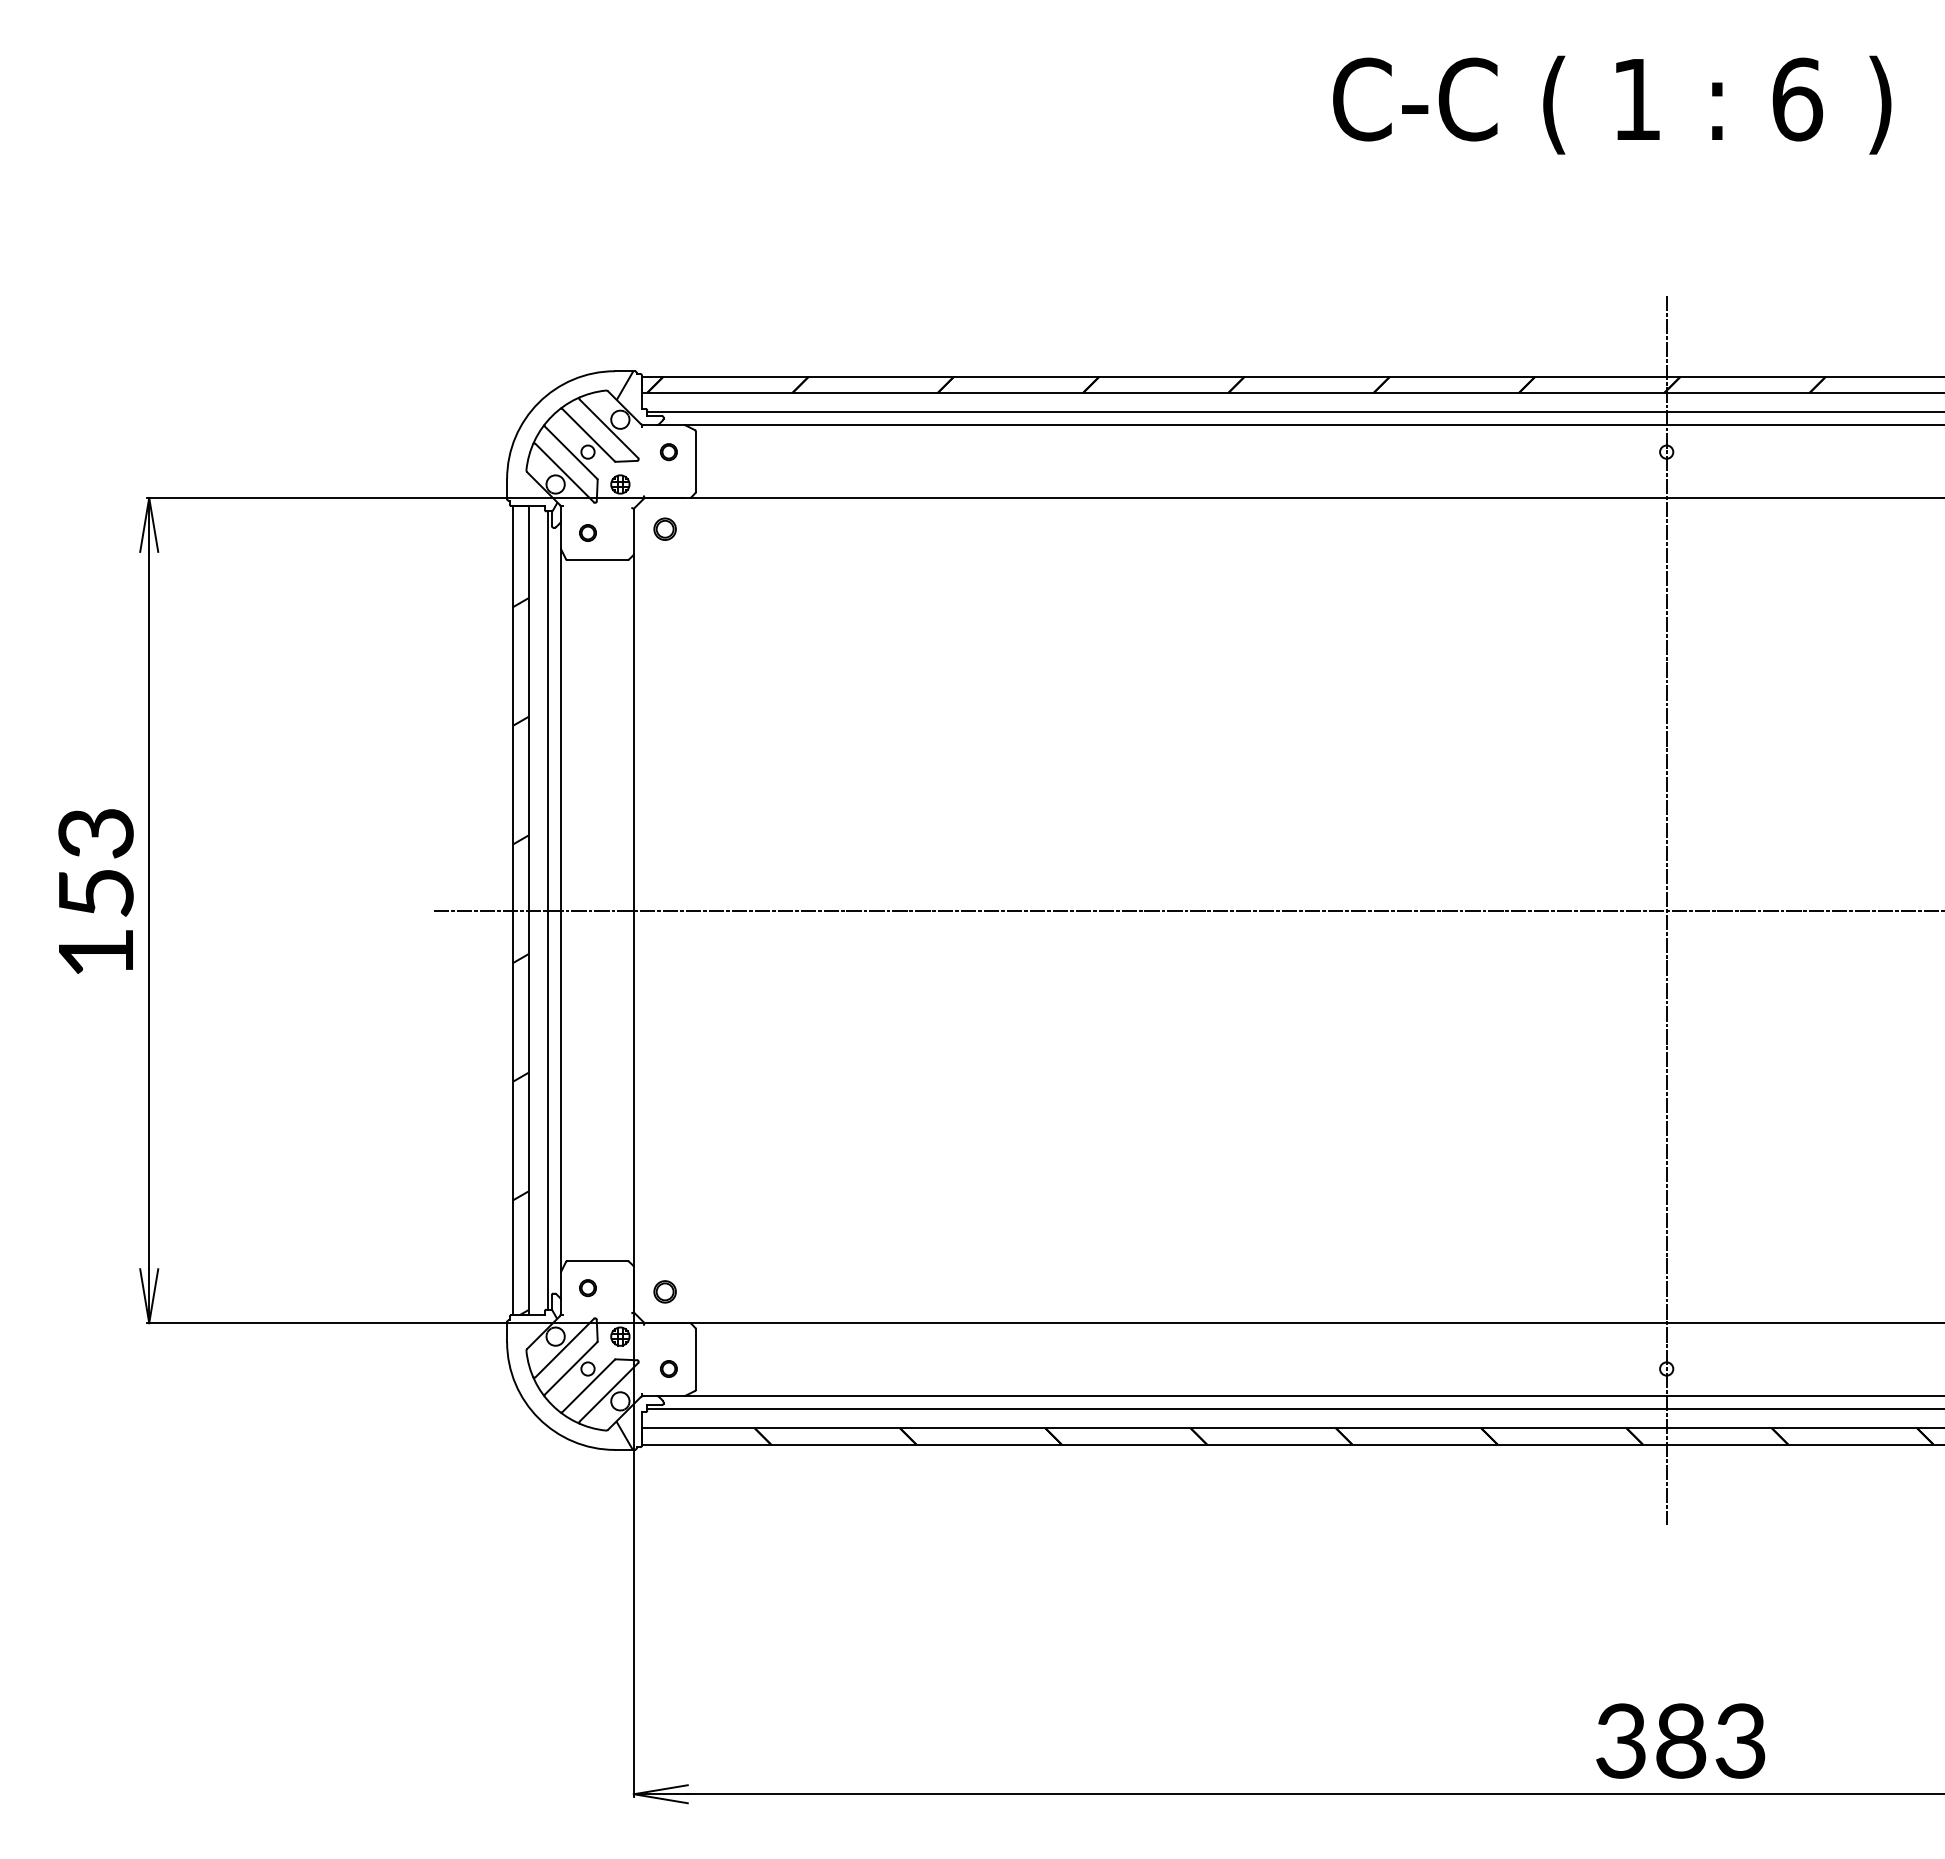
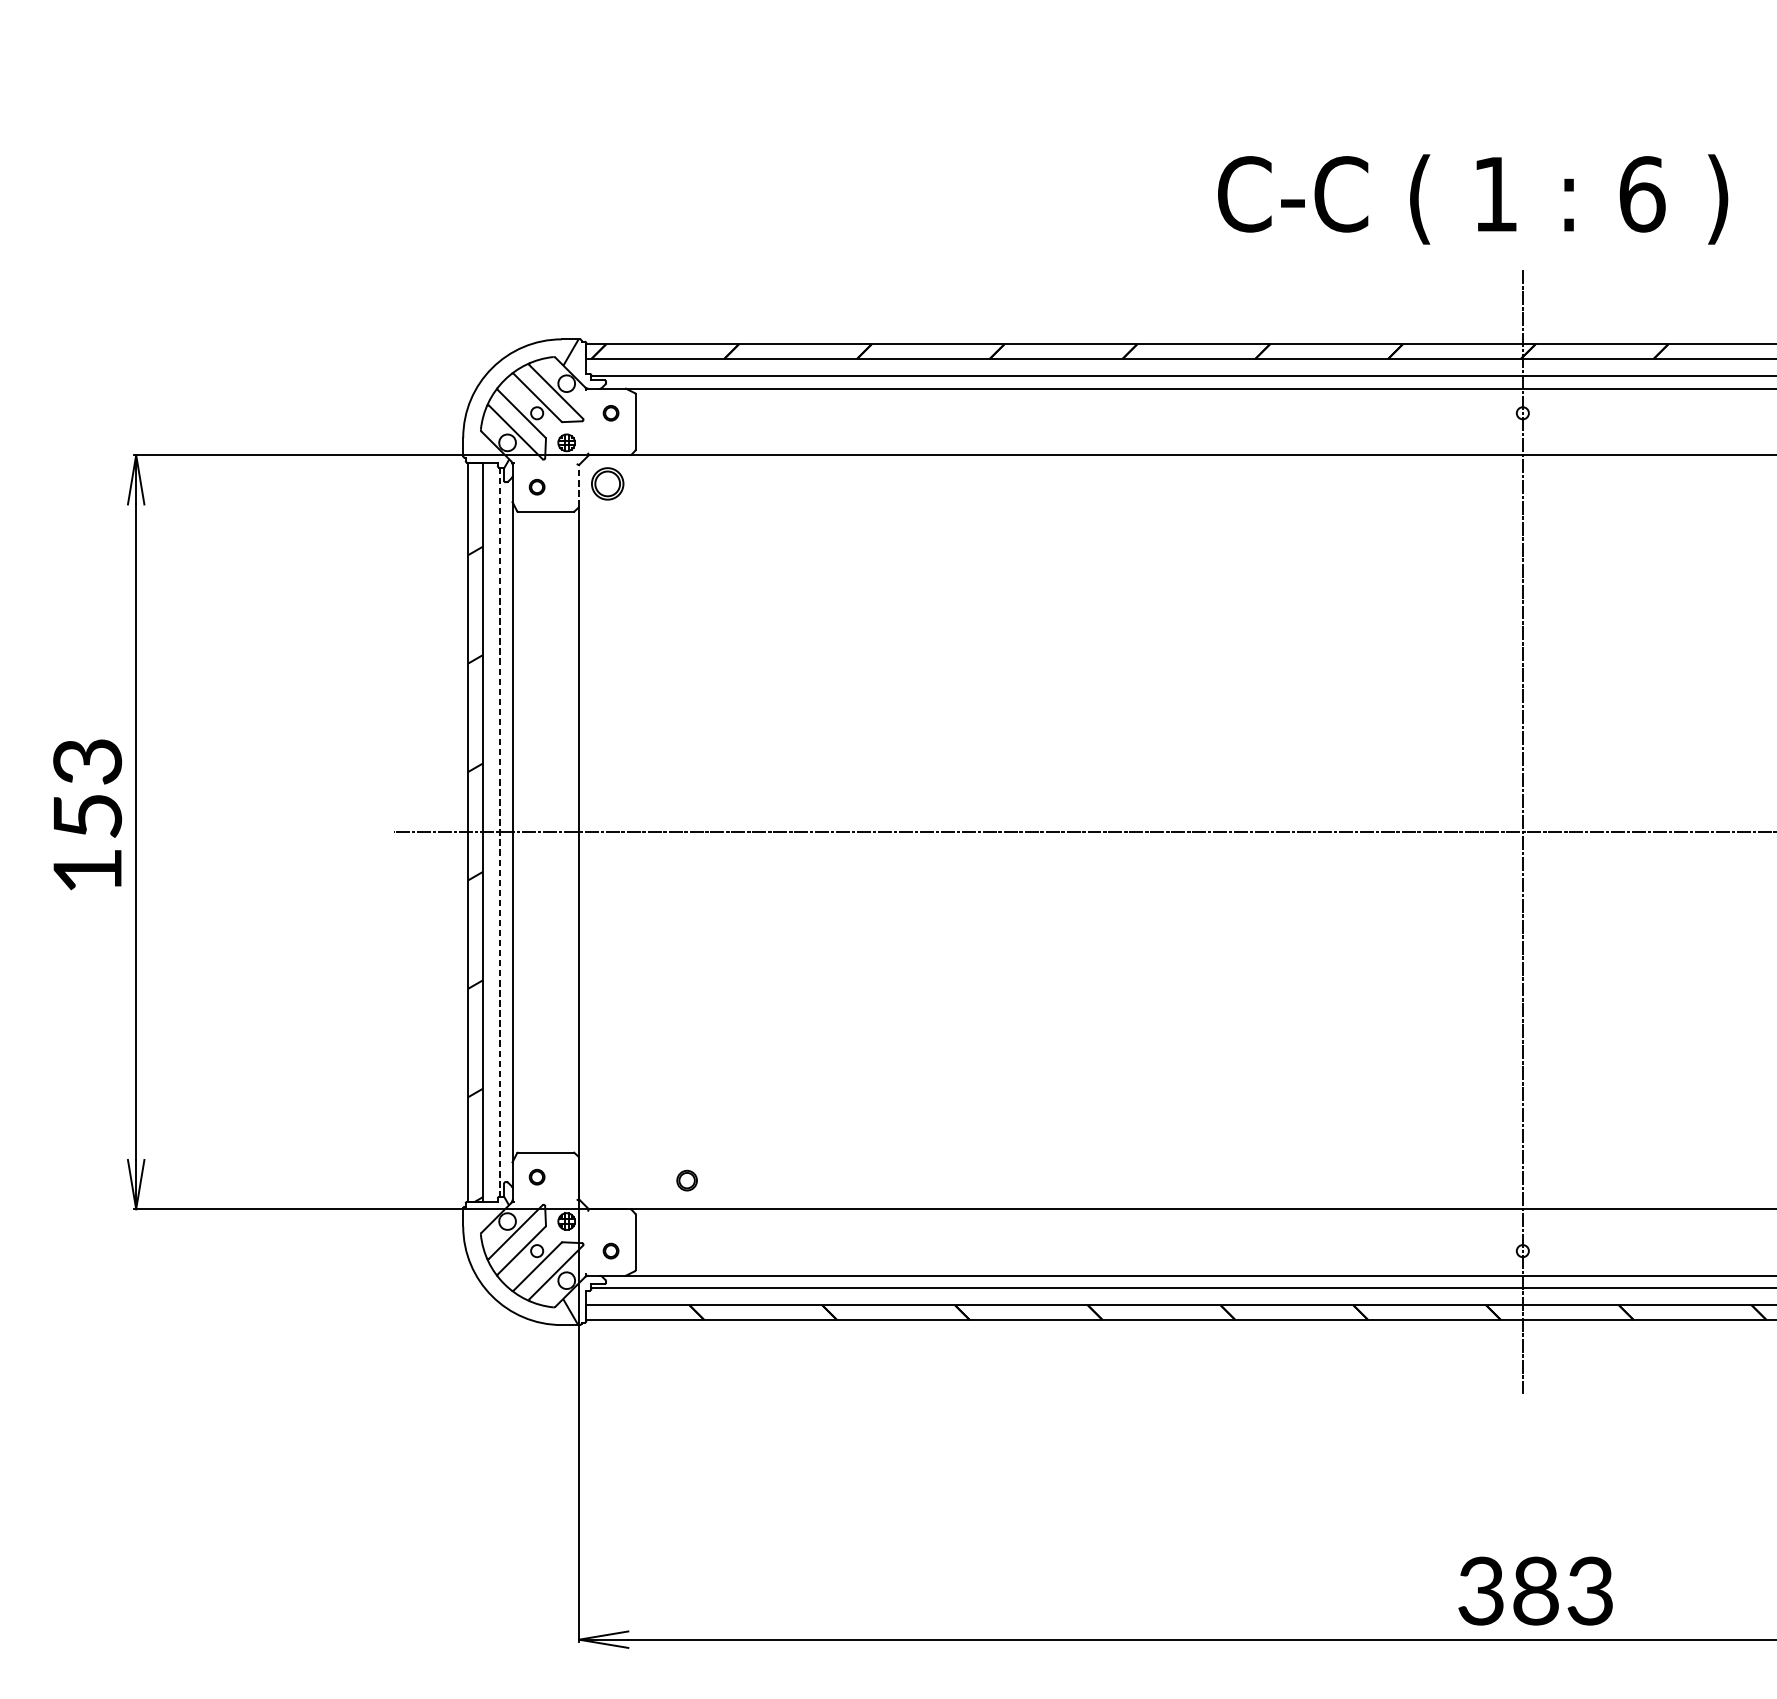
text: (1612, 104) -> (1473, 198), moved
part: (664, 528) -> (607, 483), size x1.6
line: (633, 531) -> (578, 485), solid -> dashed
line: (547, 911) -> (500, 833), solid -> dashed
part: (664, 1291) -> (686, 1180), moved

